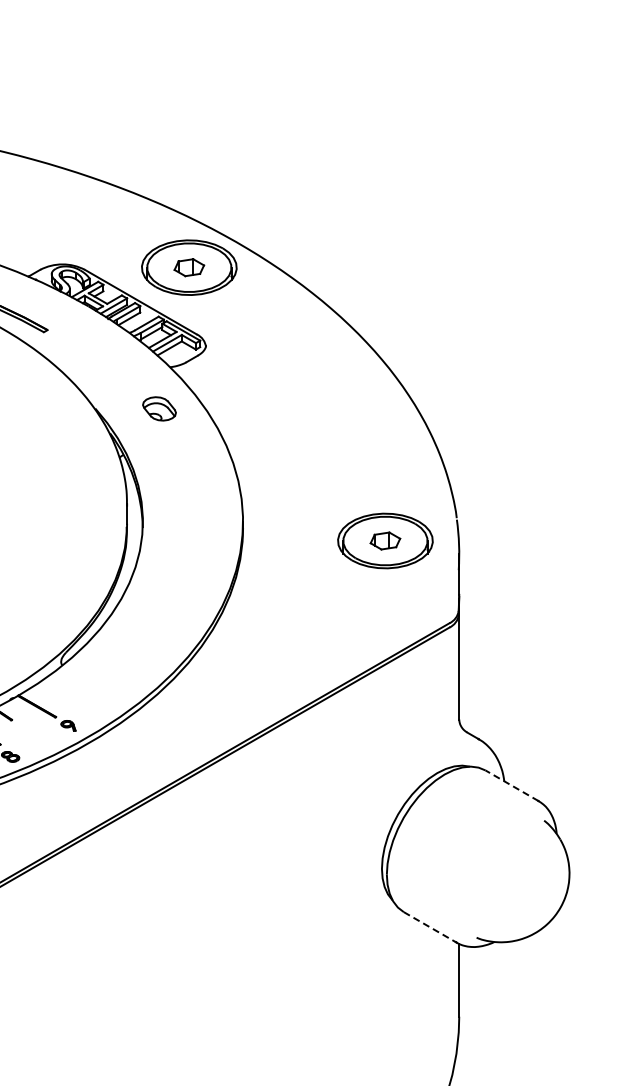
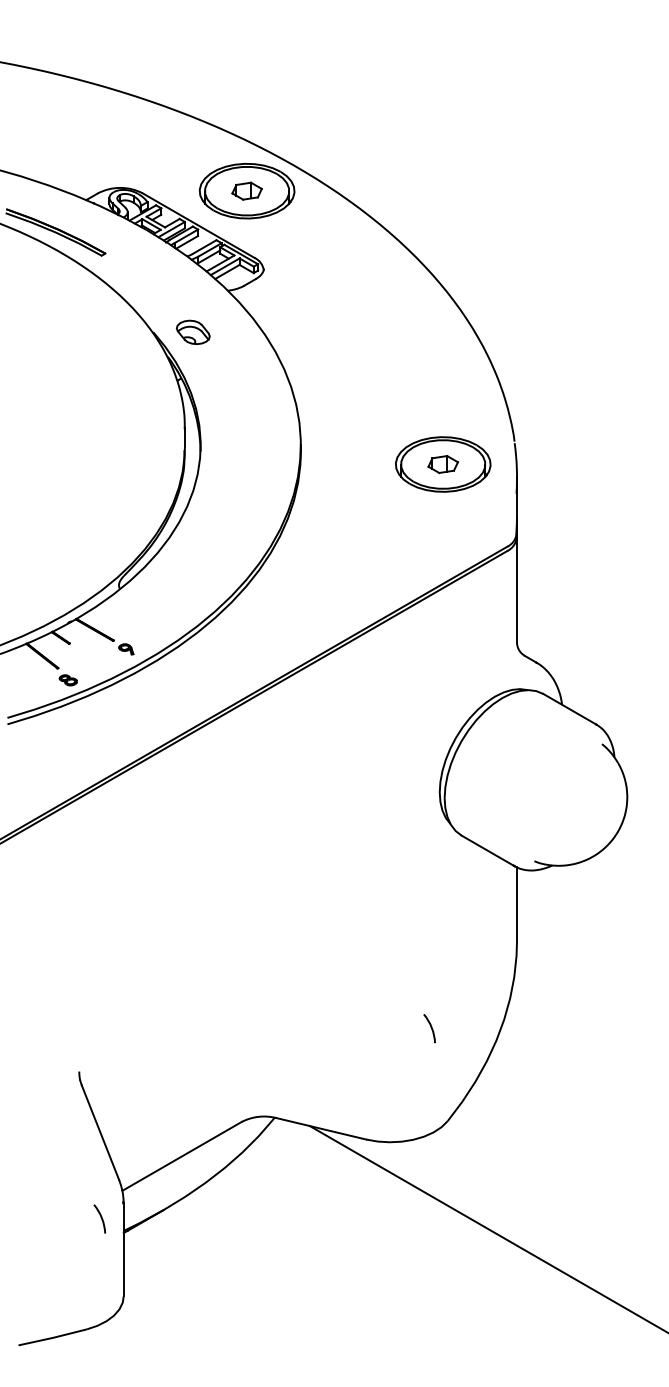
part: (158, 408) -> (192, 331), moved
line: (511, 786) -> (569, 709), dashed -> solid
line: (430, 927) -> (488, 850), dashed -> solid

